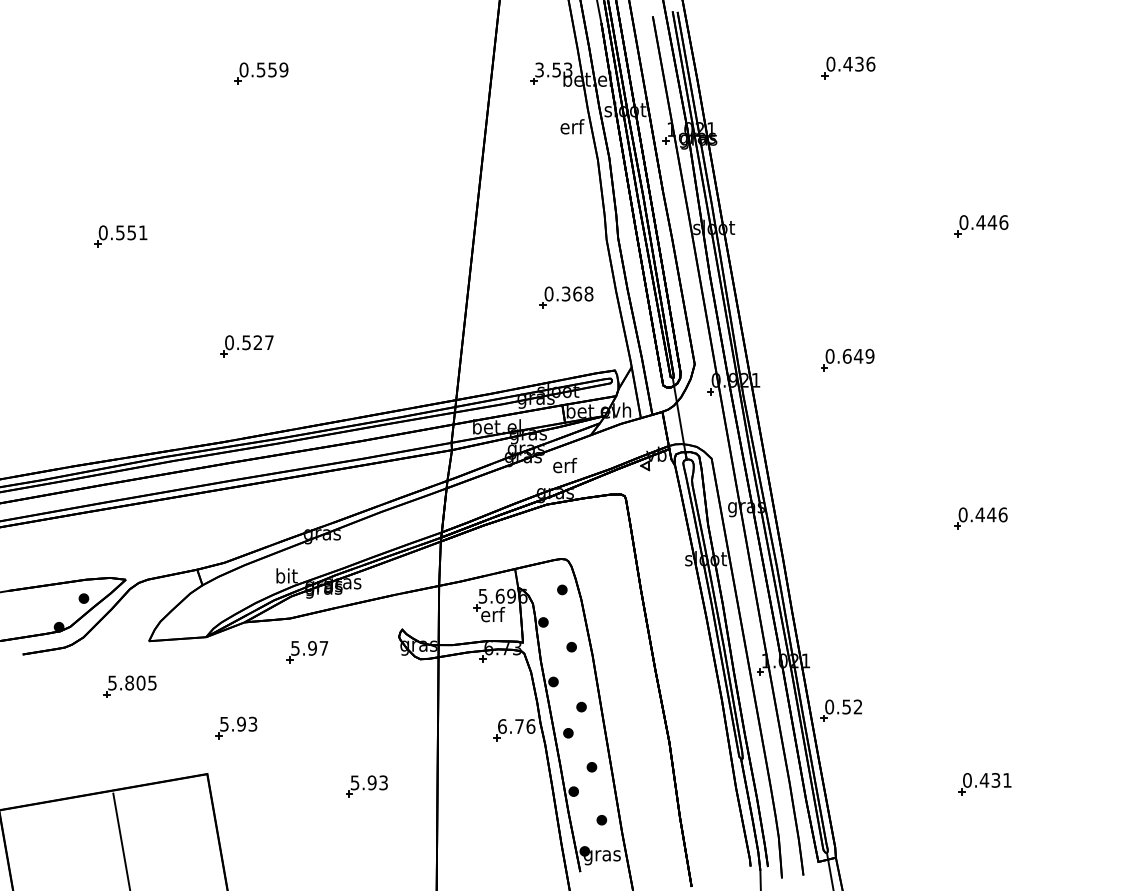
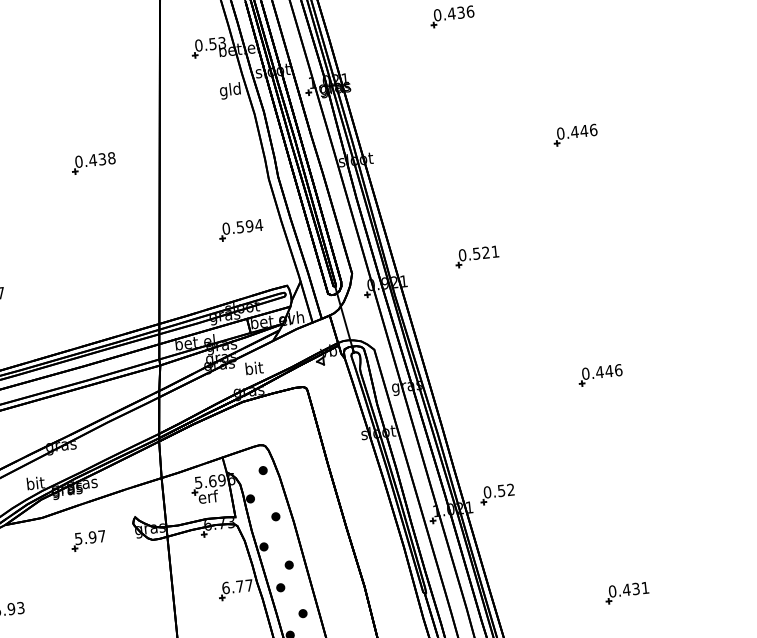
text: (539, 69) -> (198, 45), 3.53 -> 0.53
text: (571, 128) -> (230, 90), erf -> gld
part: (397, 198) -> (93, 163), added
text: (577, 293) -> (249, 225), 0.368 -> 0.594
text: (858, 355) -> (485, 252), 0.649 -> 0.521
text: (565, 465) -> (254, 368), erf -> bit
part: (307, 652) -> (88, 541), moved
part: (840, 710) -> (496, 494), moved
text: (530, 726) -> (249, 585), 6.76 -> 6.77

